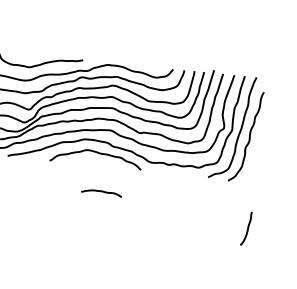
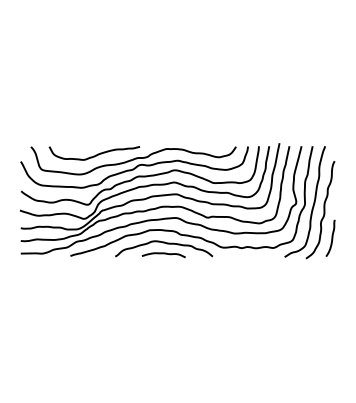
curve: (101, 192) -> (163, 254), moved
curve: (247, 228) -> (331, 237), moved

